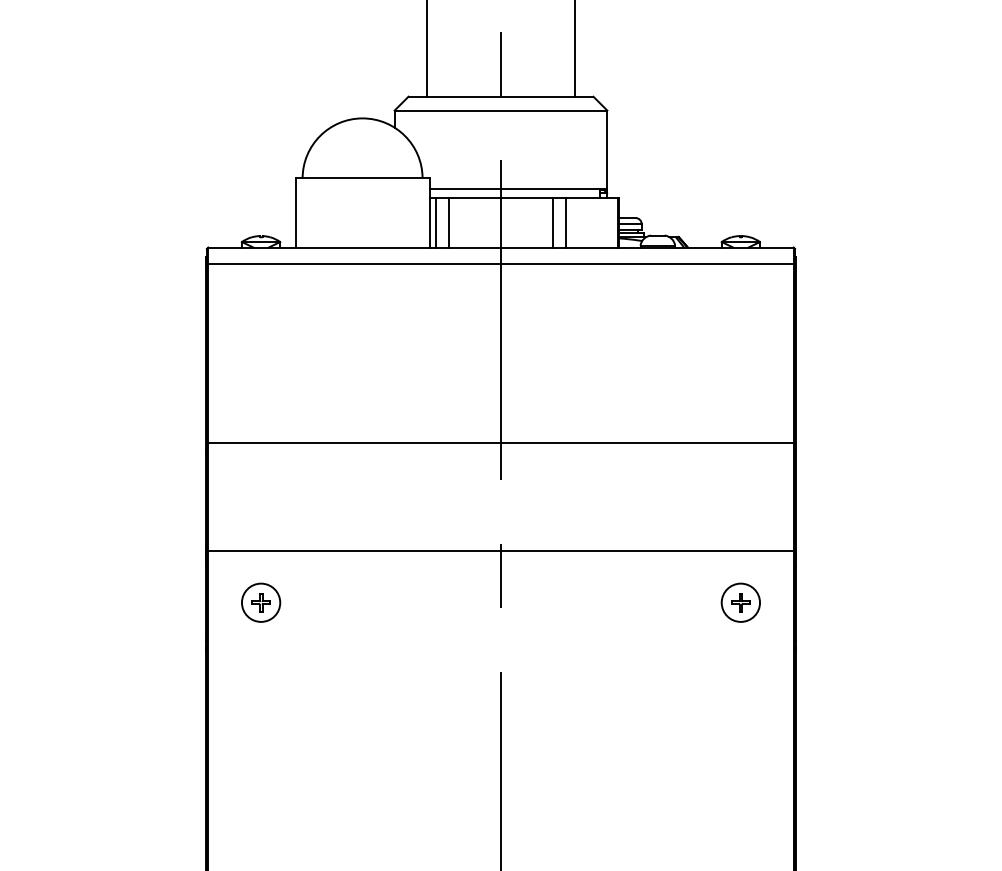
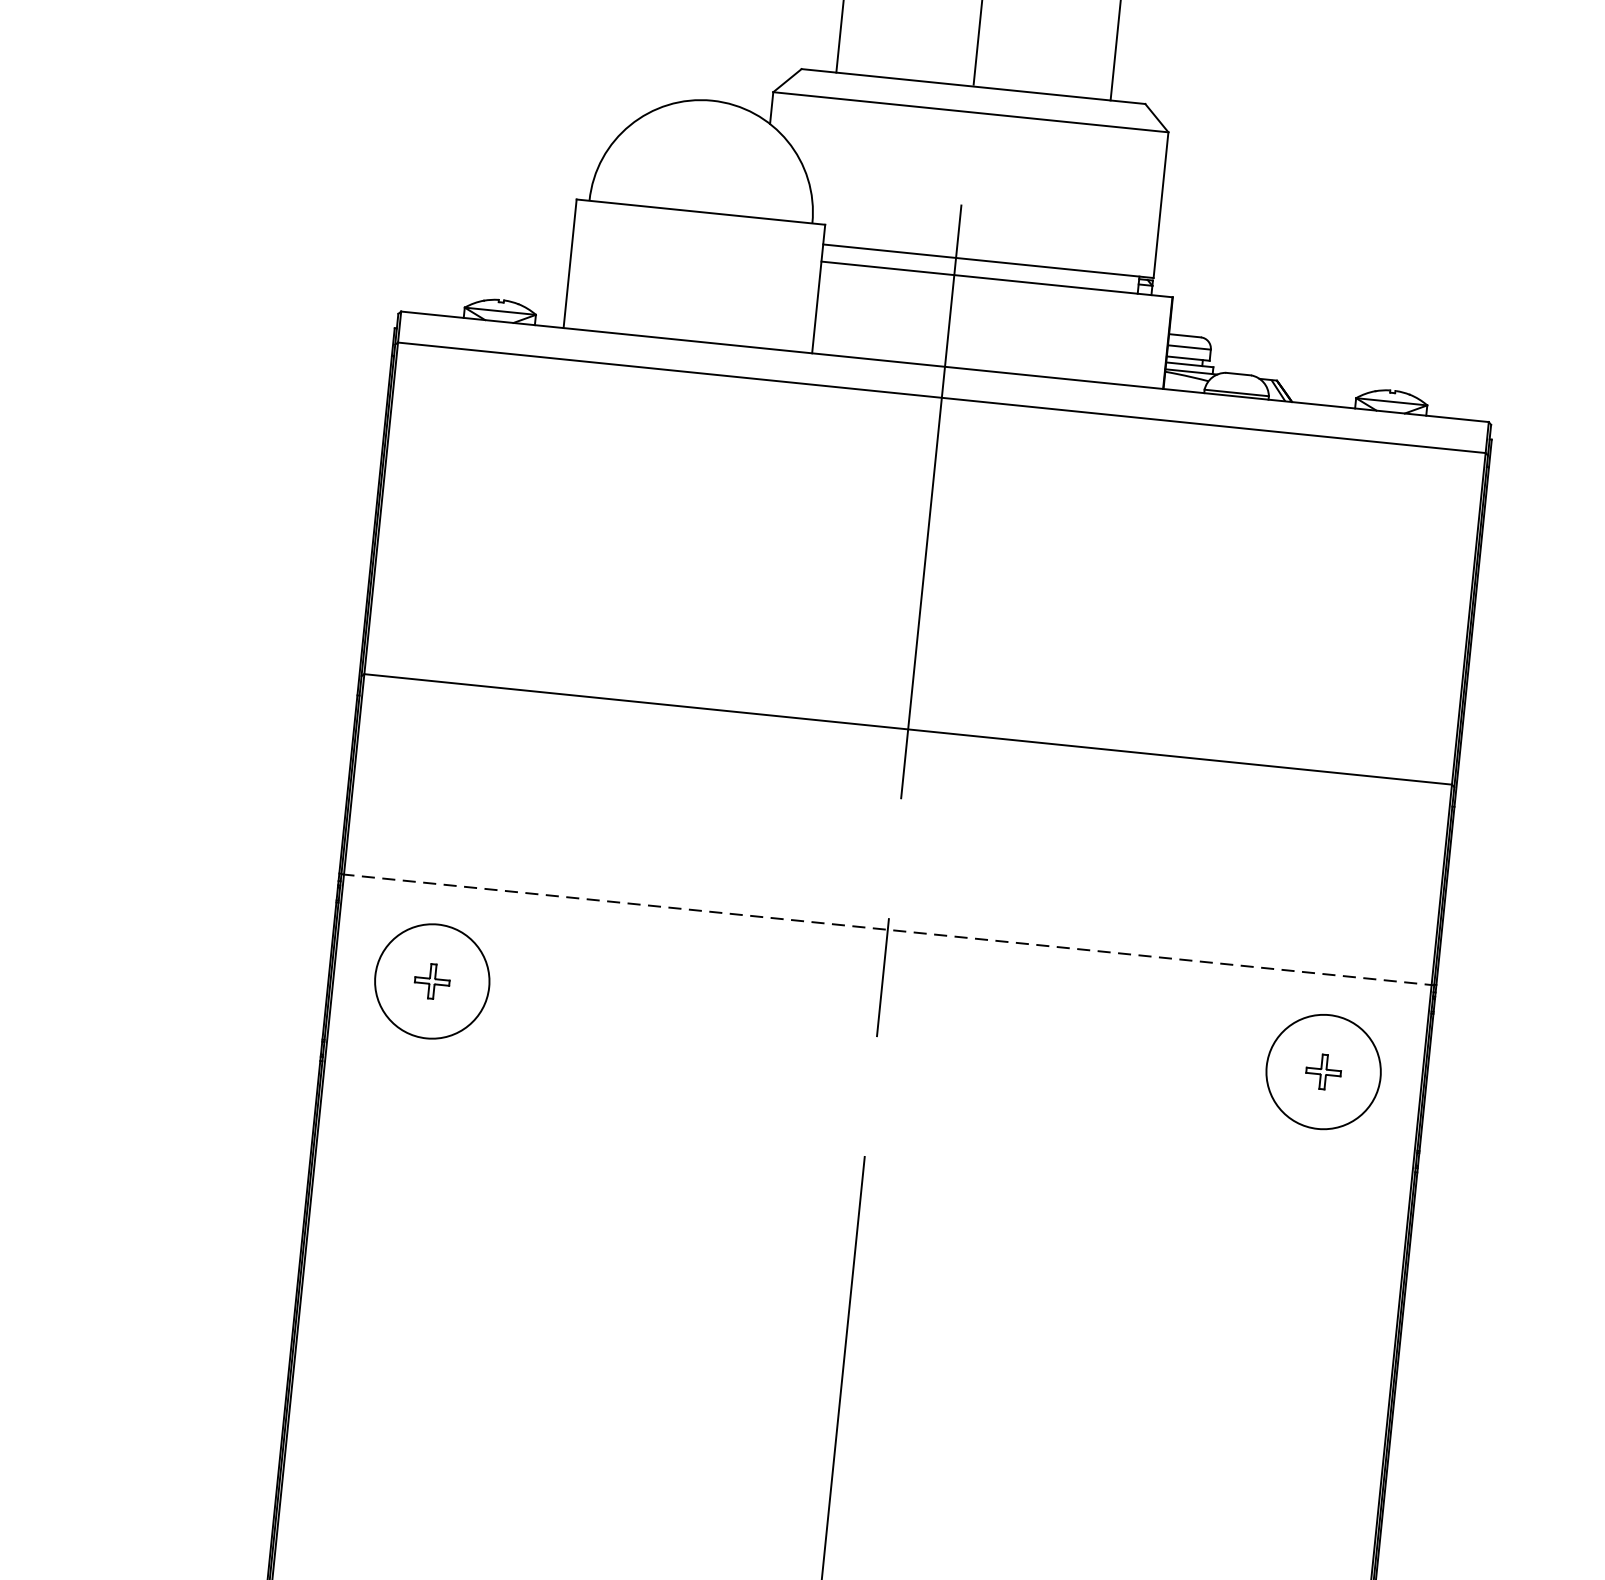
line: (435, 222) -> (828, 307), removed
line: (448, 222) -> (852, 310), removed
line: (553, 222) -> (1047, 330), removed
line: (566, 222) -> (1071, 332), removed
line: (501, 550) -> (888, 929), solid -> dashed
circle: (260, 602) -> (431, 980), size x1.6
circle: (740, 602) -> (1323, 1071), size x1.6

